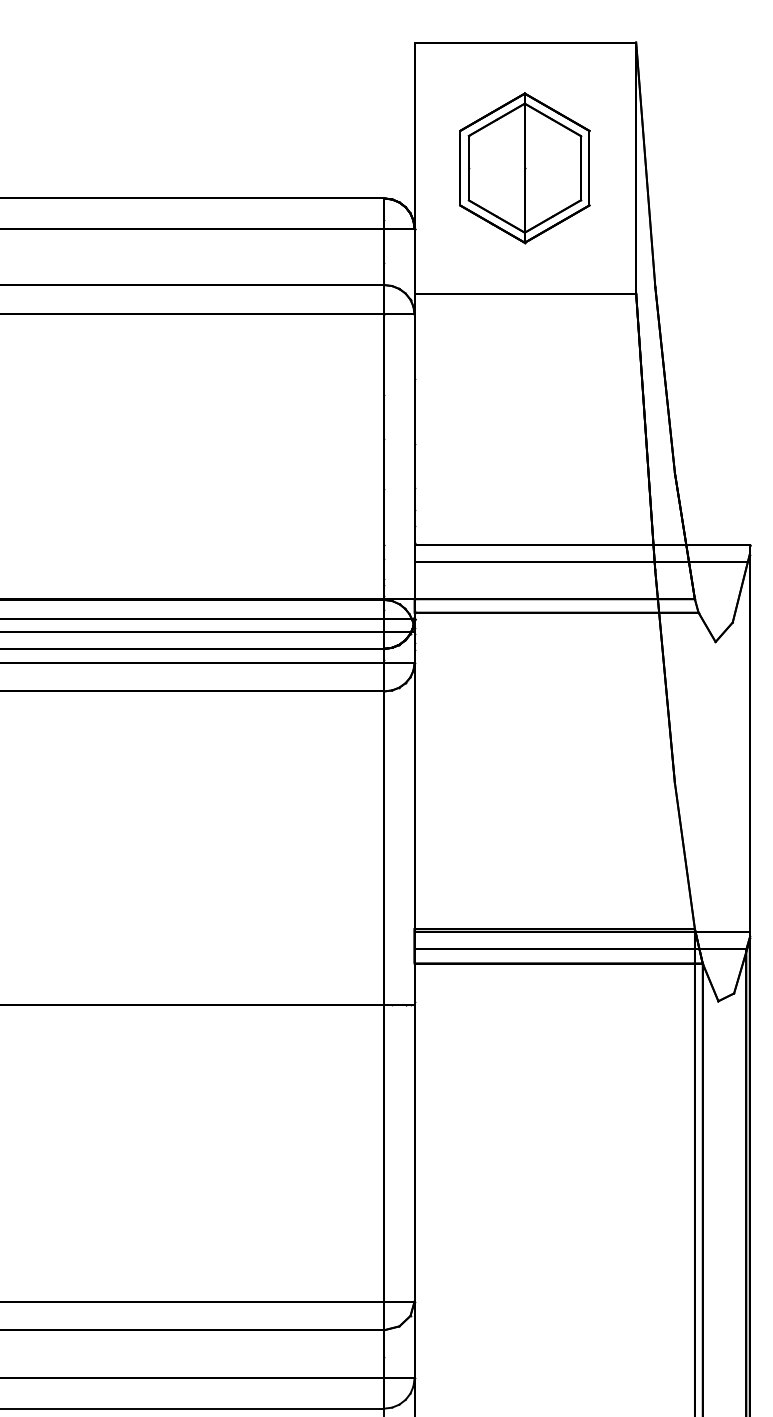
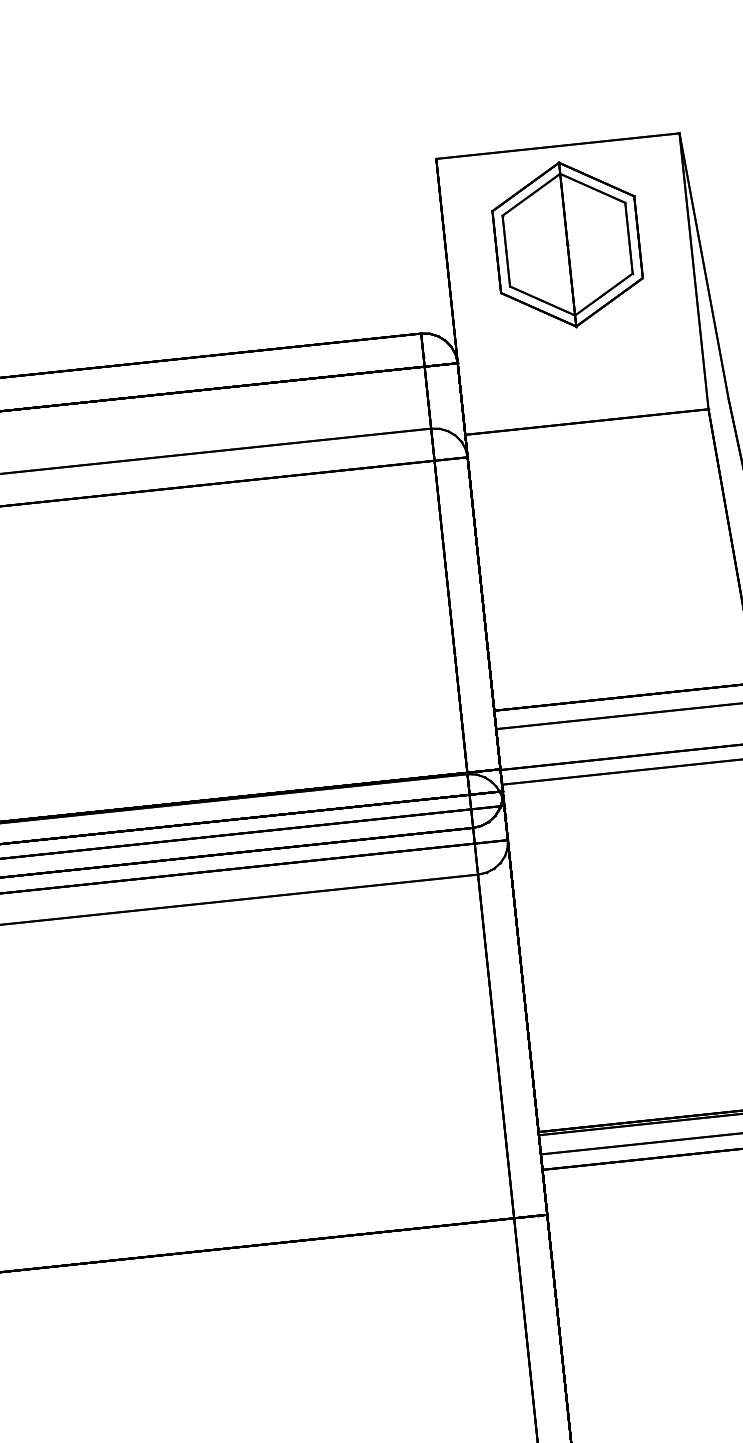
part: (524, 168) -> (567, 245), moved

